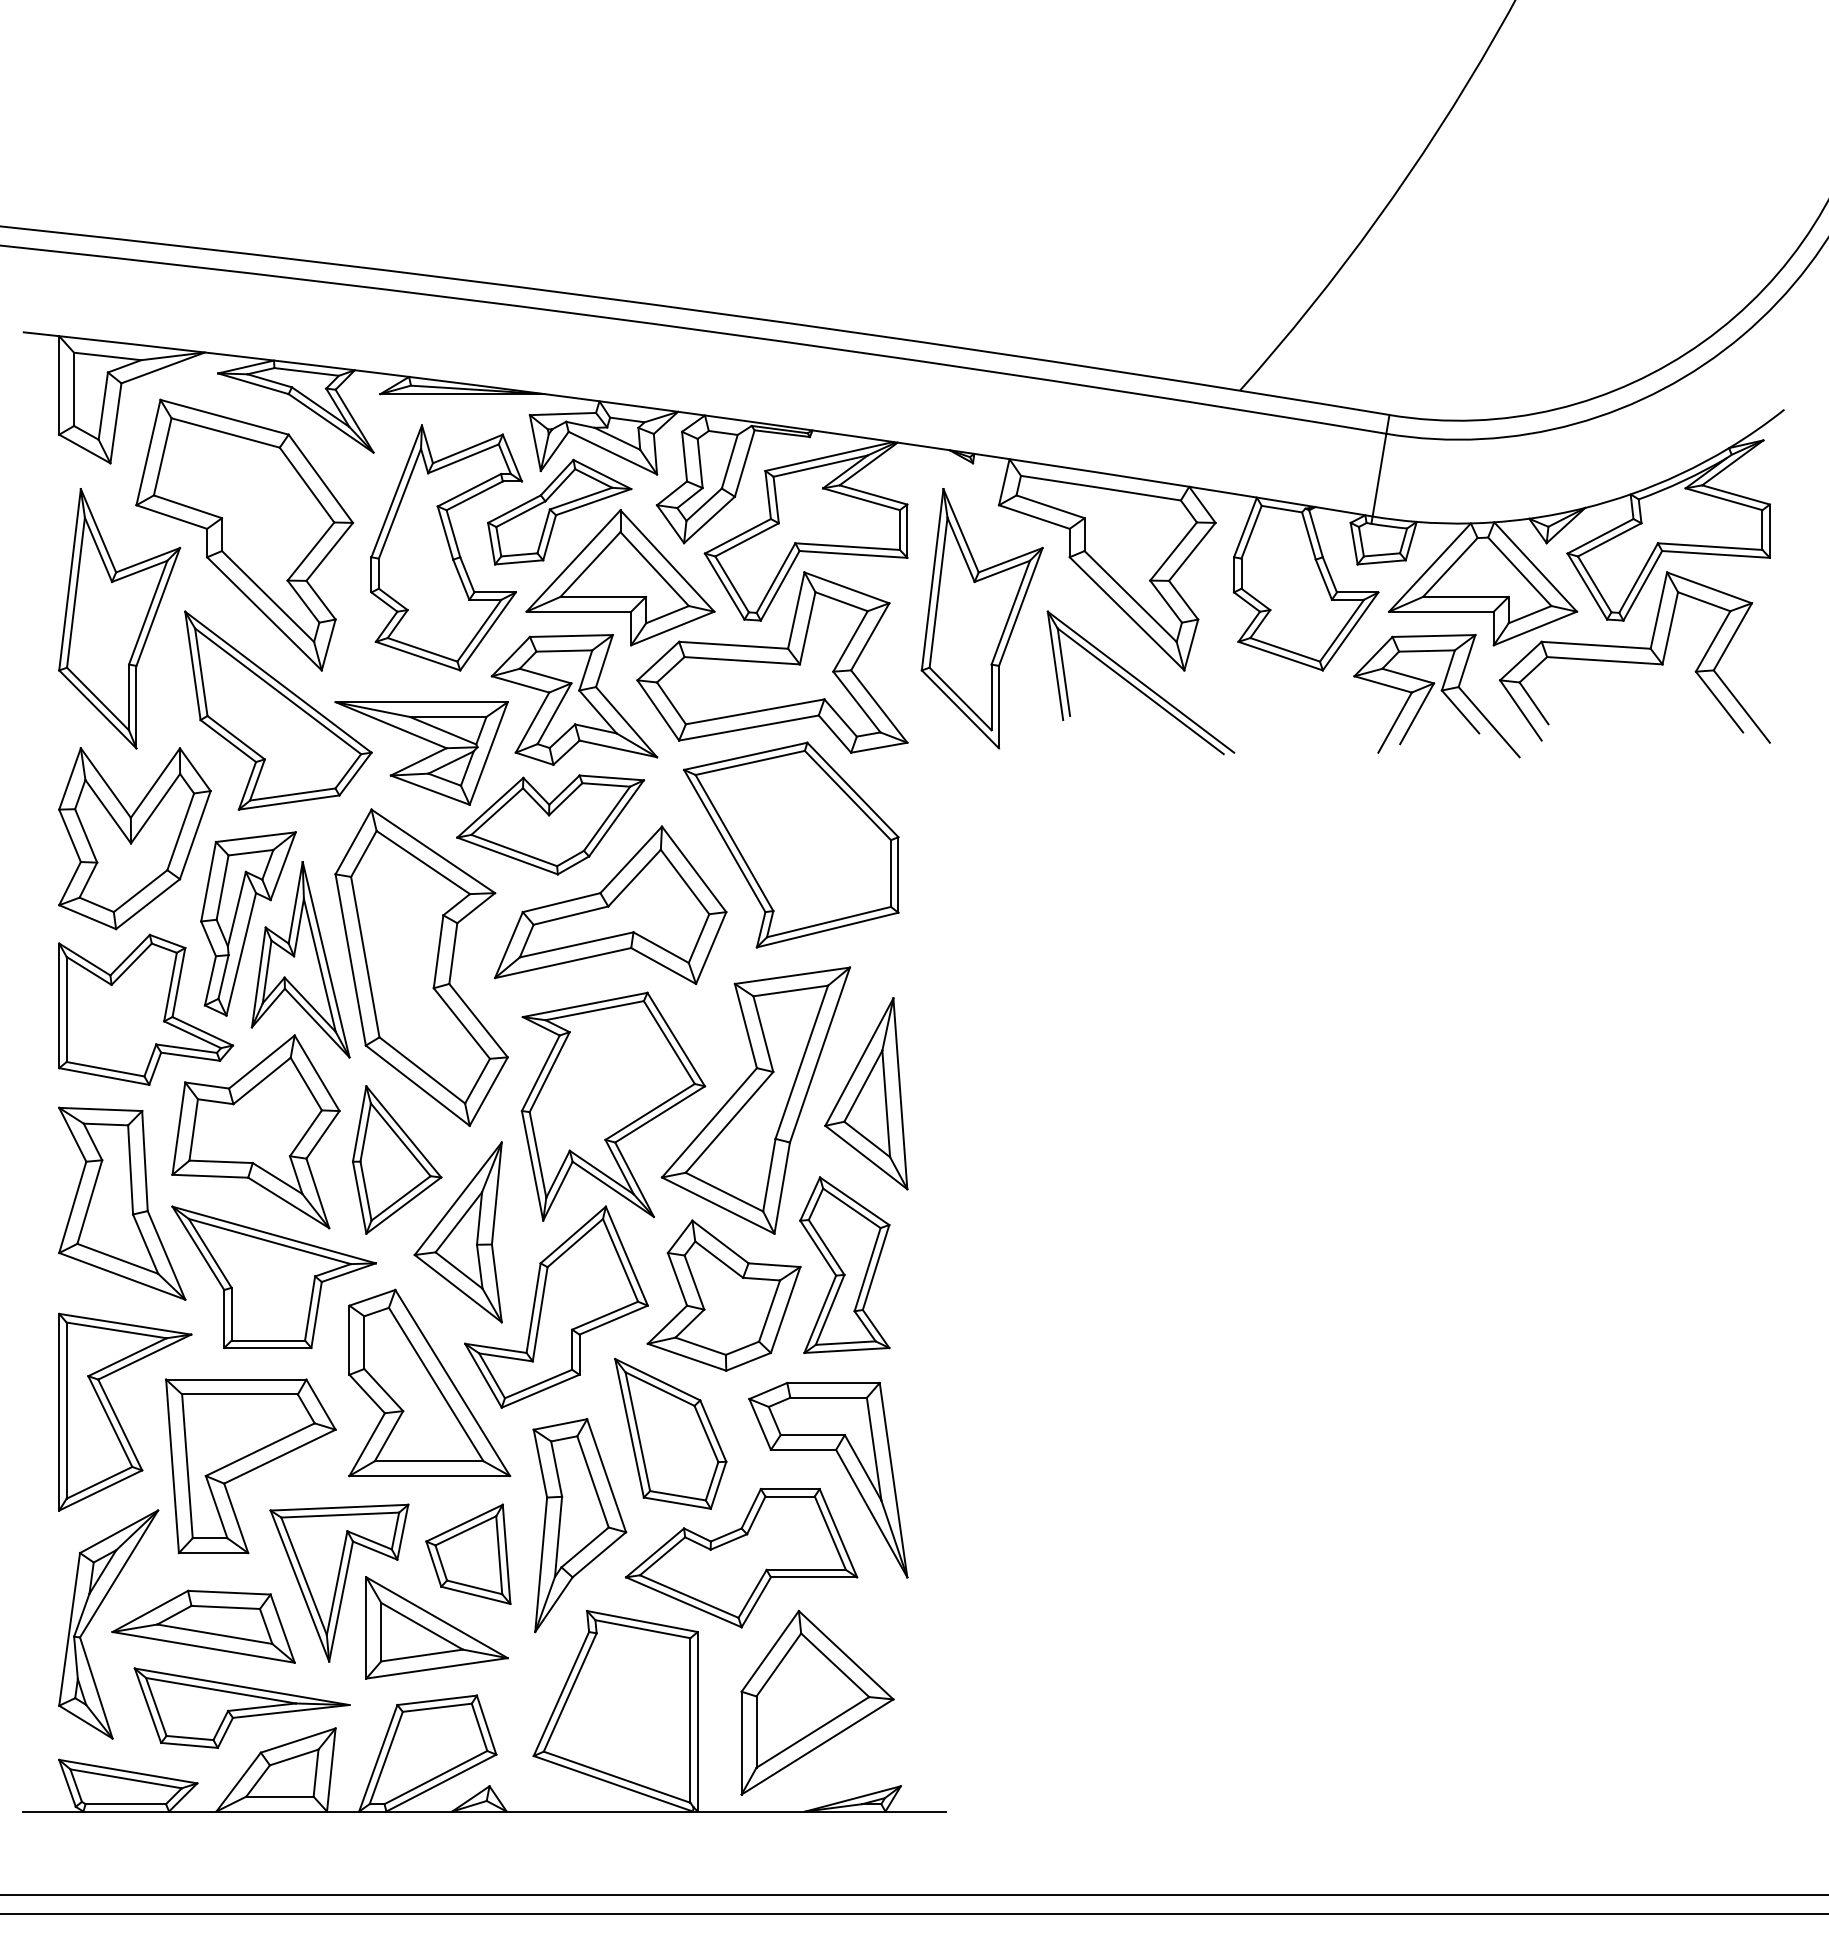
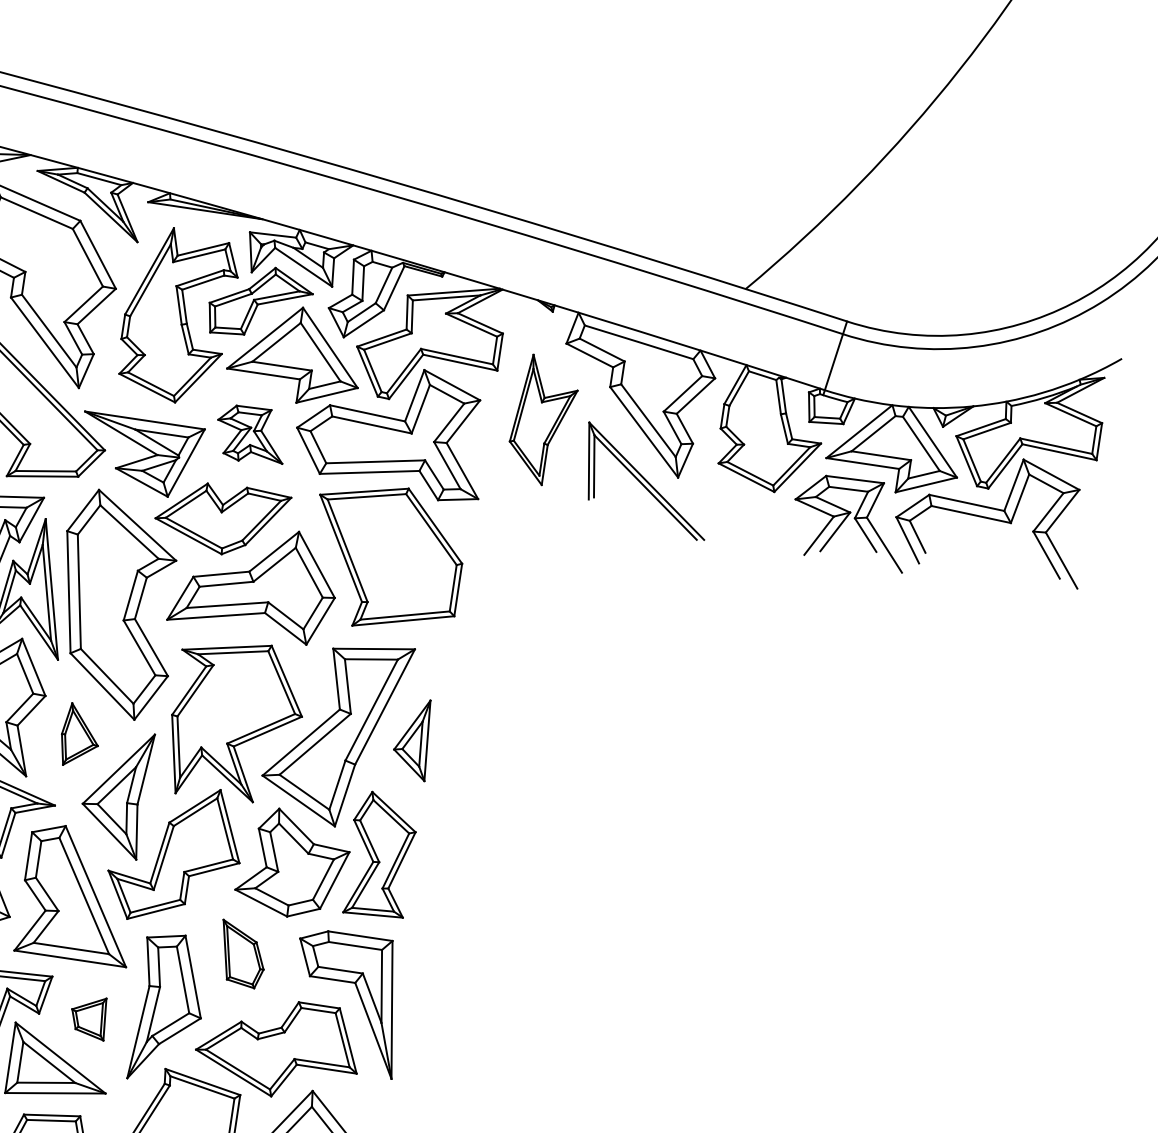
part: (981, 618) -> (542, 420), size x0.7
part: (574, 699) -> (251, 434), size x0.6
part: (866, 1093) -> (413, 738), size x0.6
part: (397, 1159) -> (80, 735), size x0.6
part: (670, 1433) -> (241, 954), size x0.6
part: (468, 1553) -> (89, 1016), size x0.6

